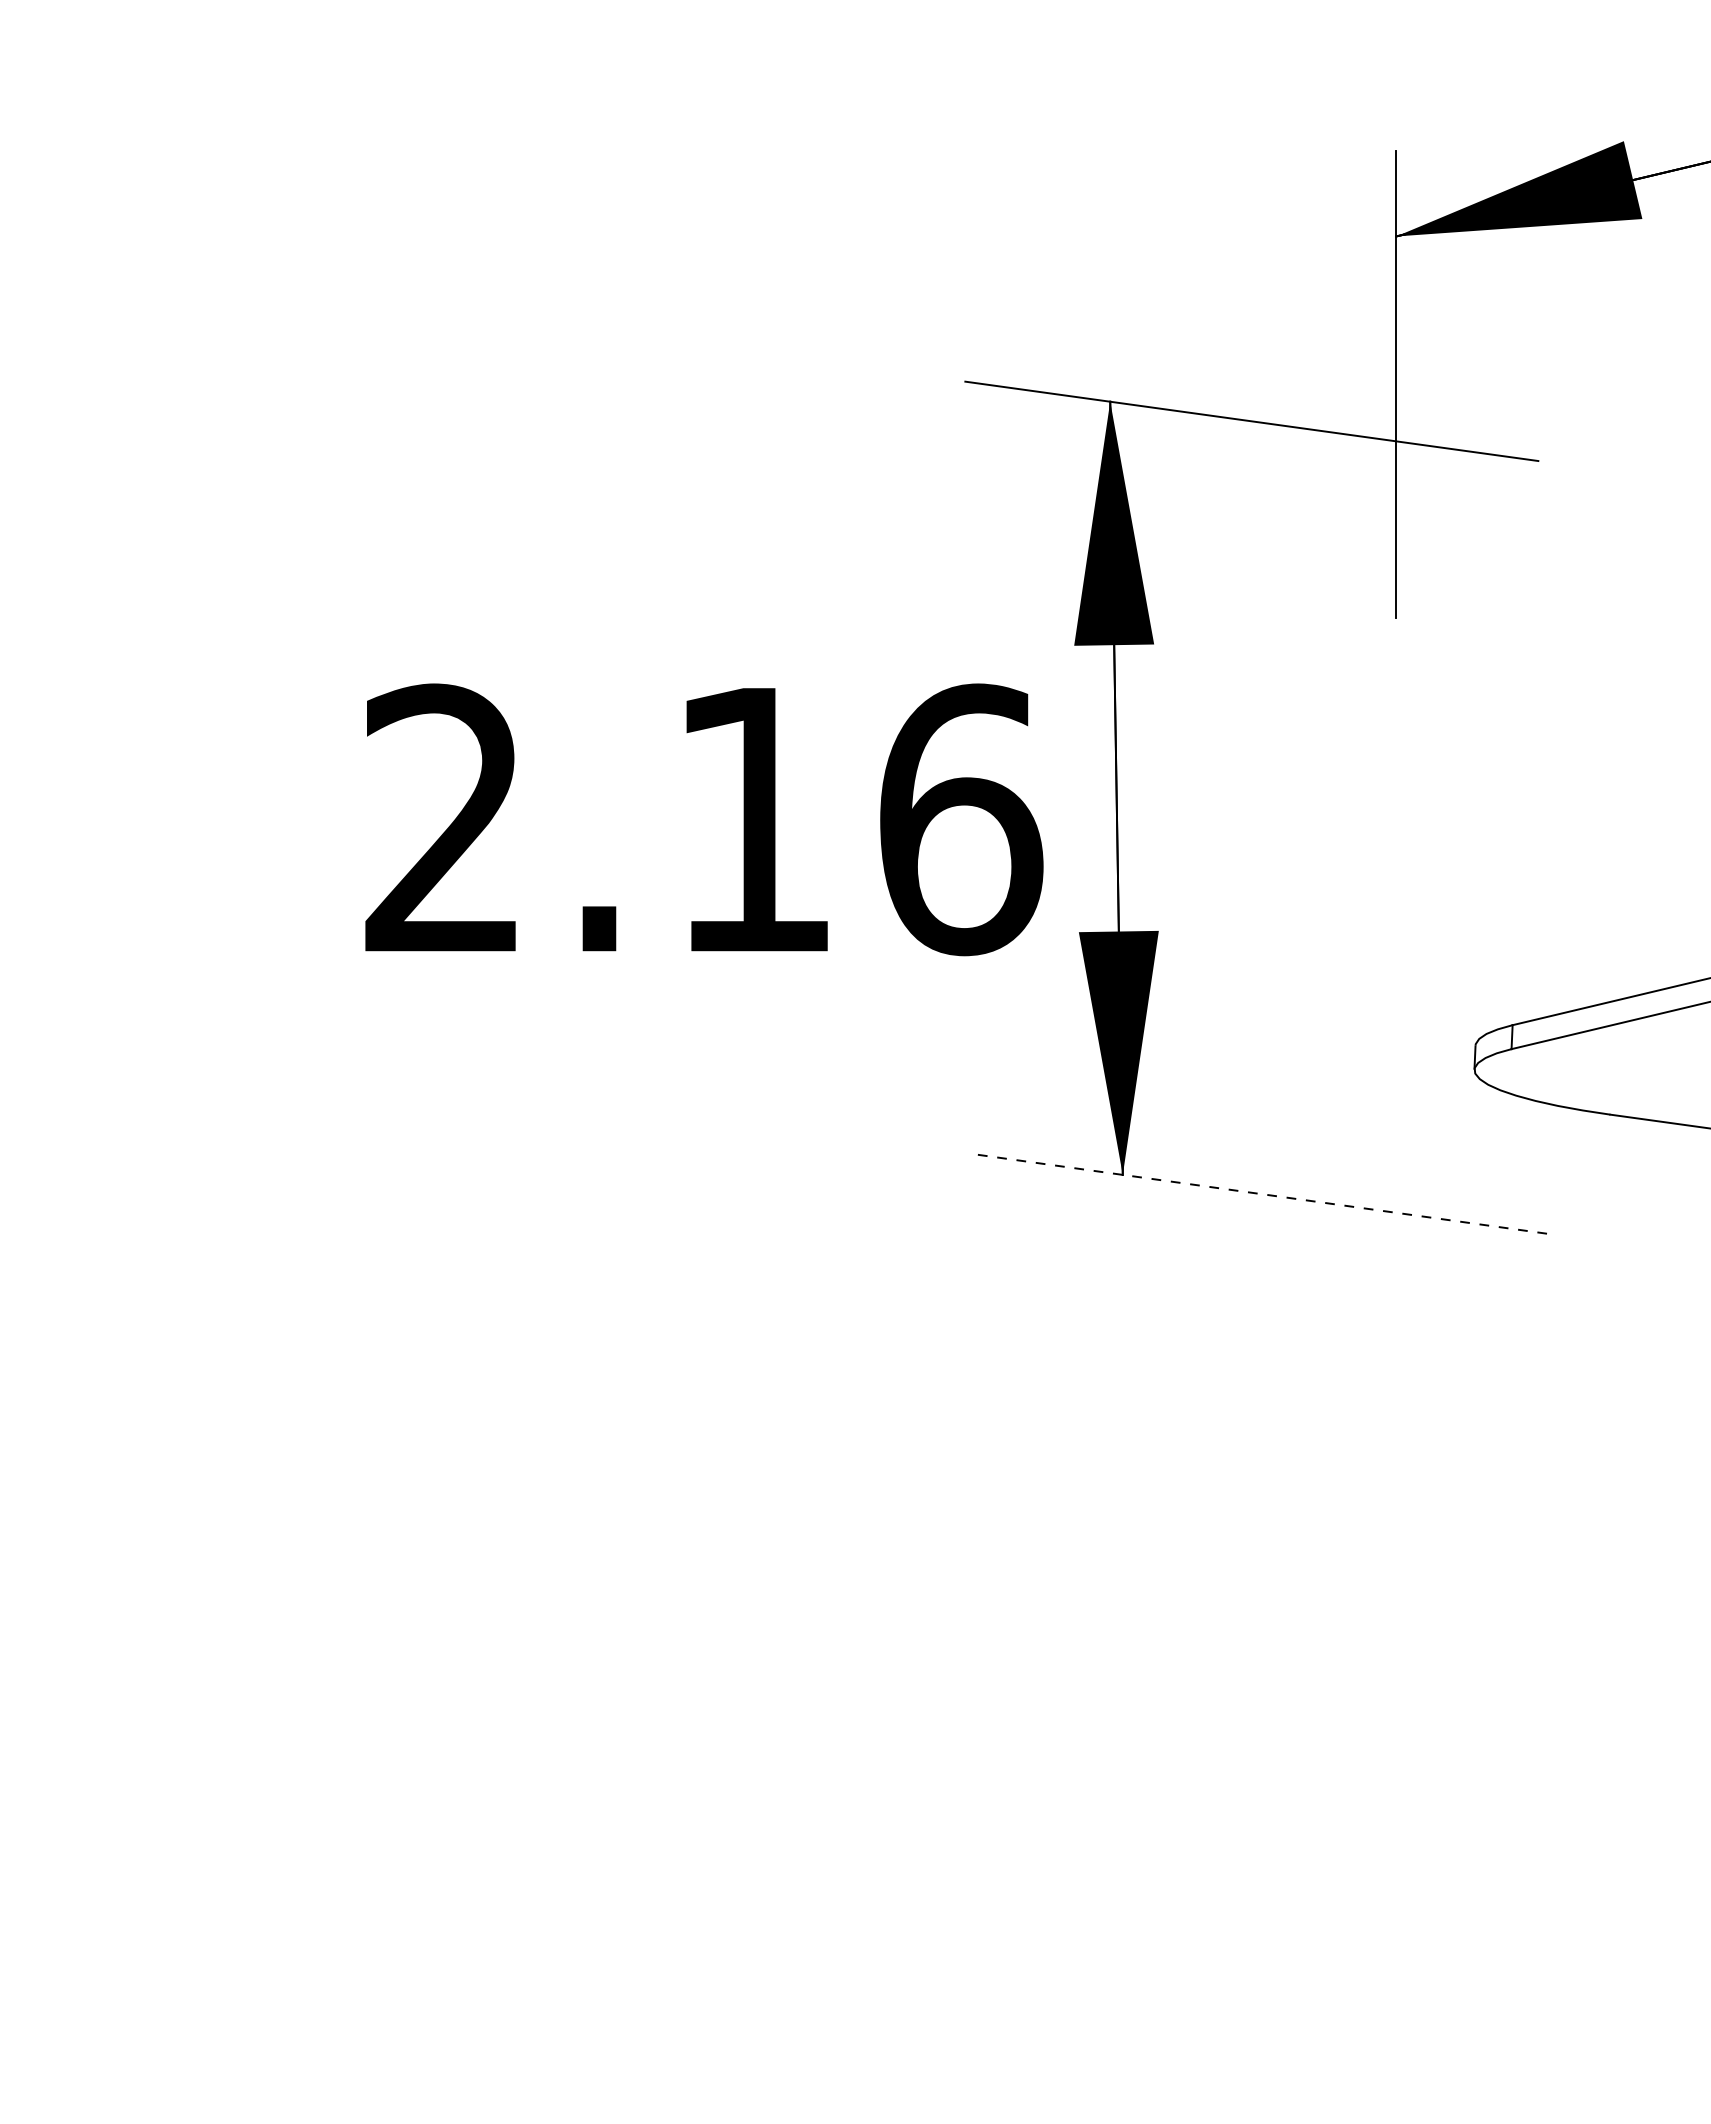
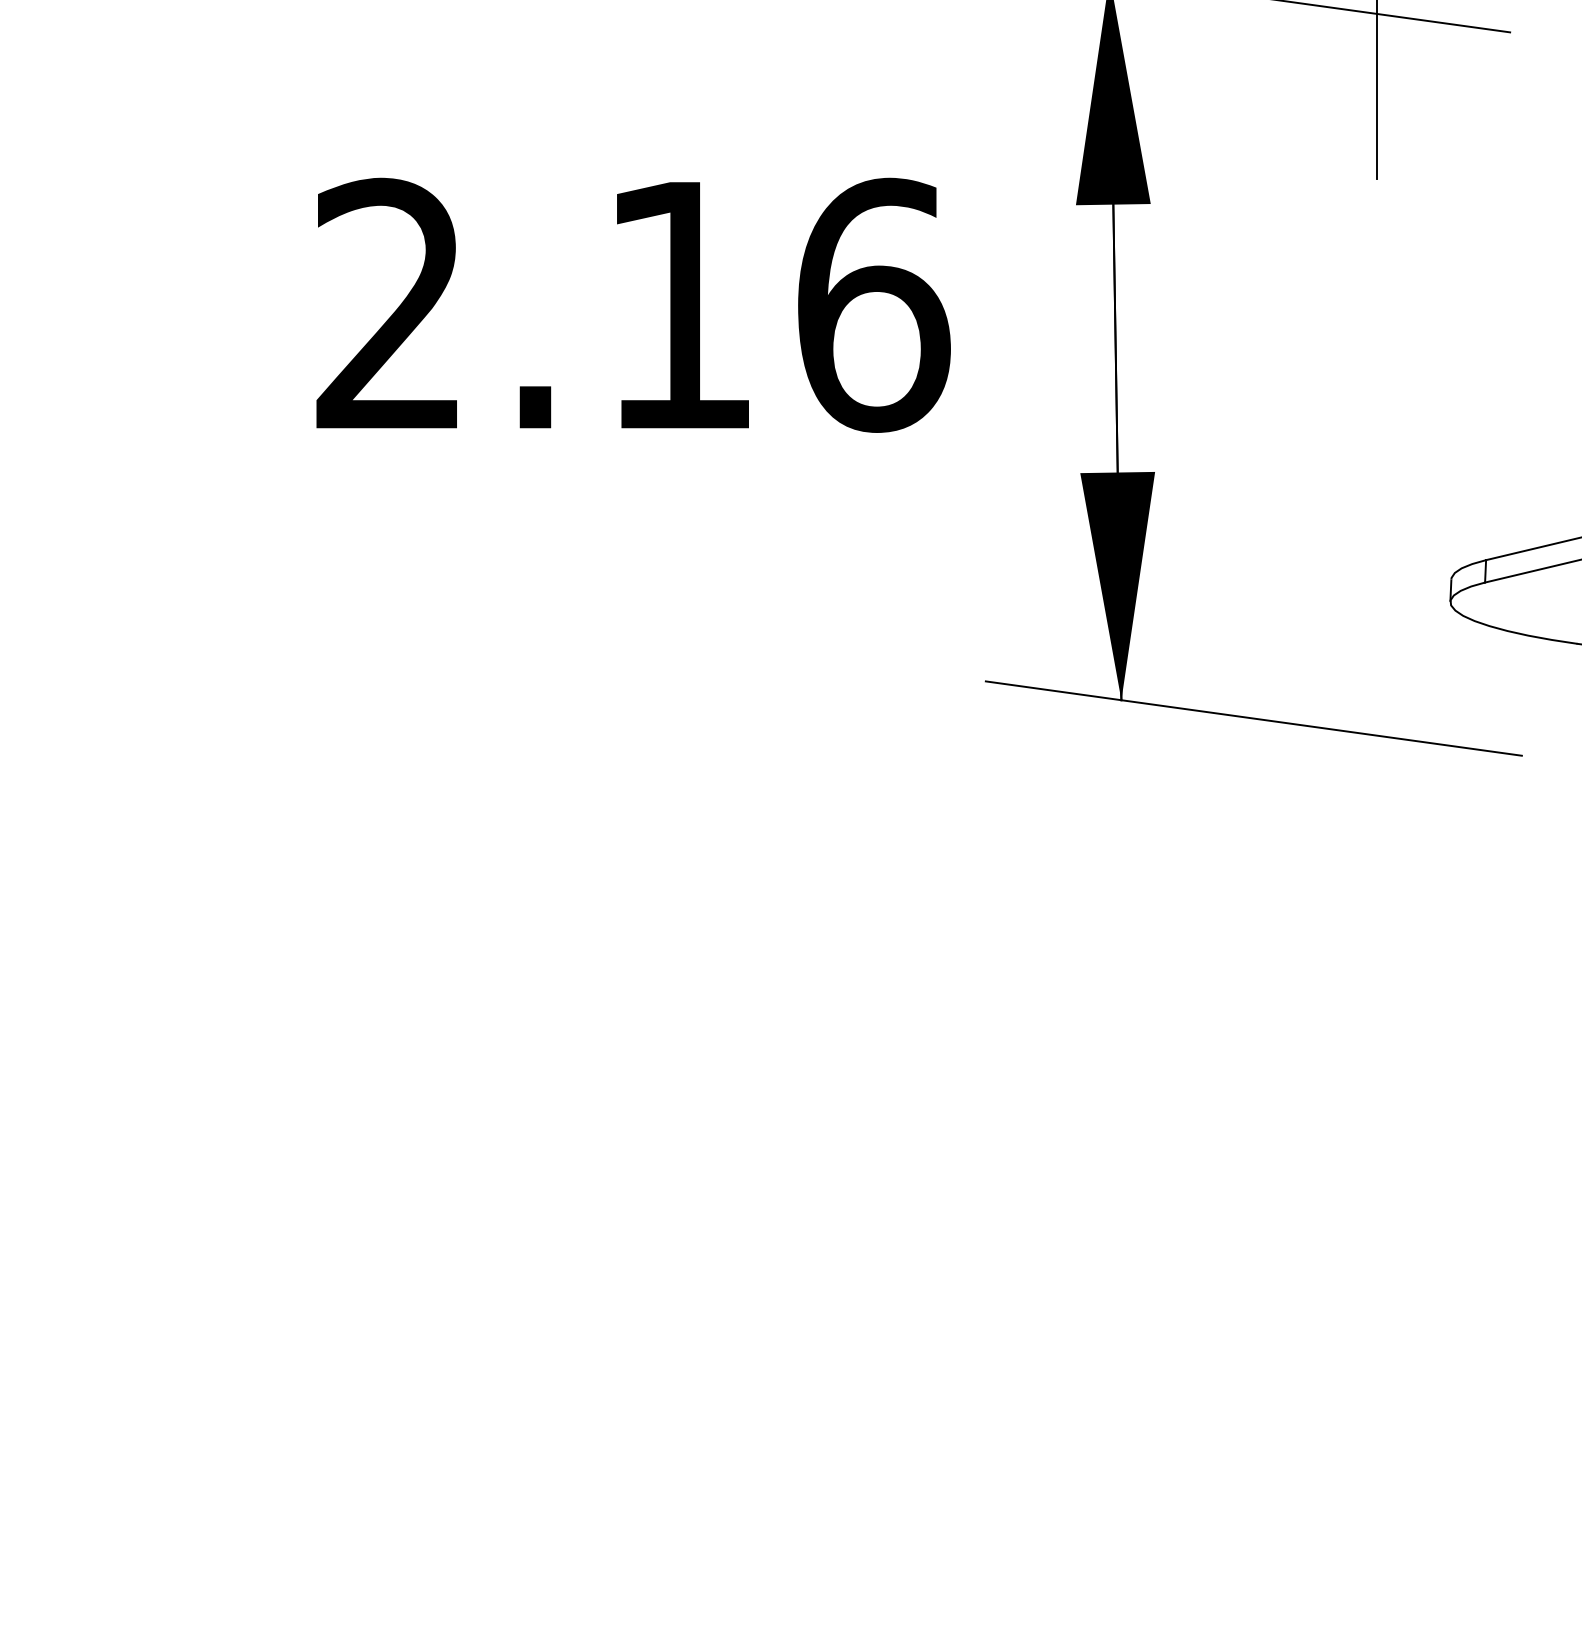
text: (704, 819) -> (633, 305), moved
line: (1264, 1194) -> (1253, 718), dashed -> solid

